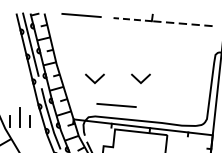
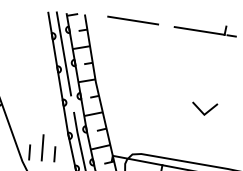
line: (132, 19) -> (199, 30), dashed -> solid
line: (92, 79) -> (141, 105), removed
line: (116, 105) -> (170, 141), removed

